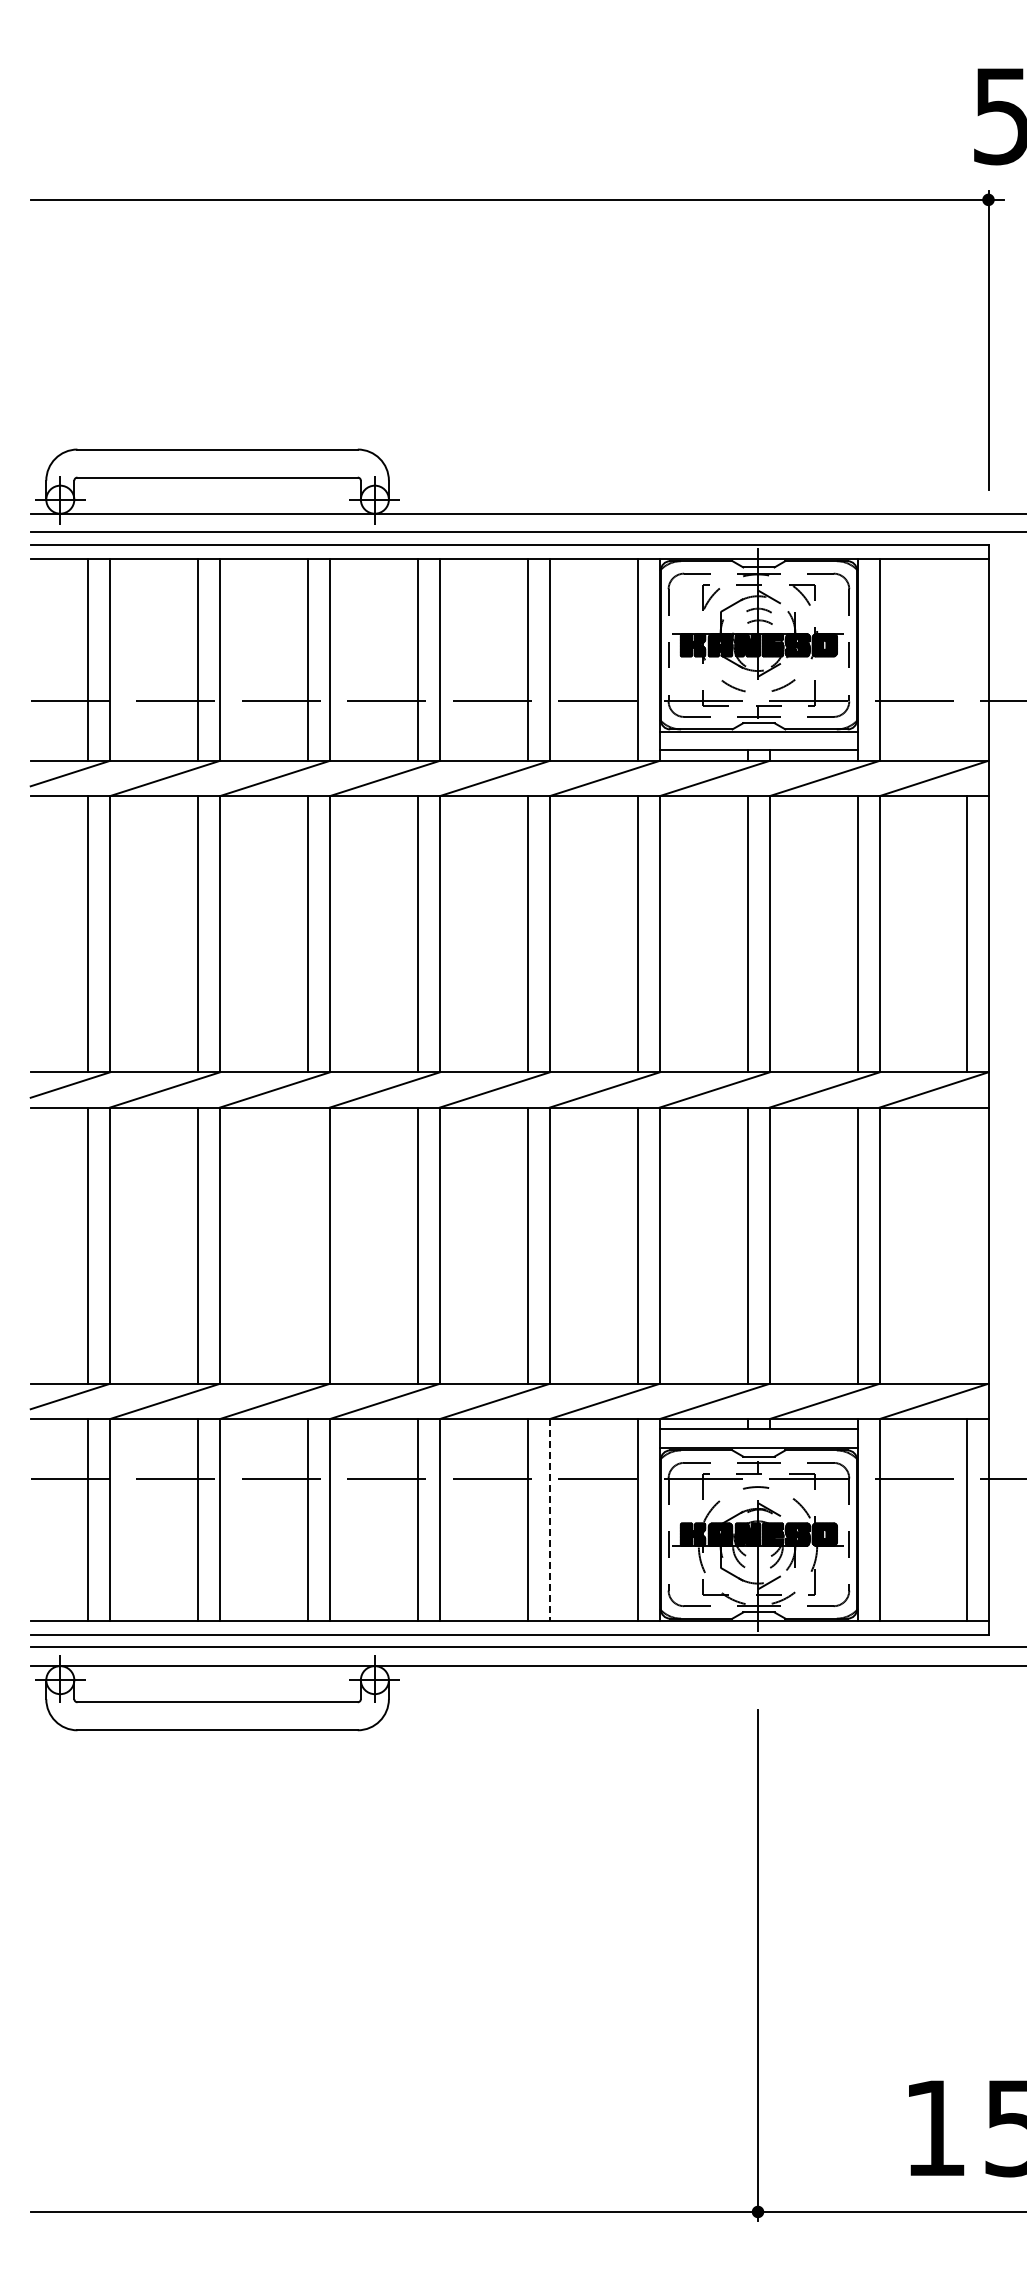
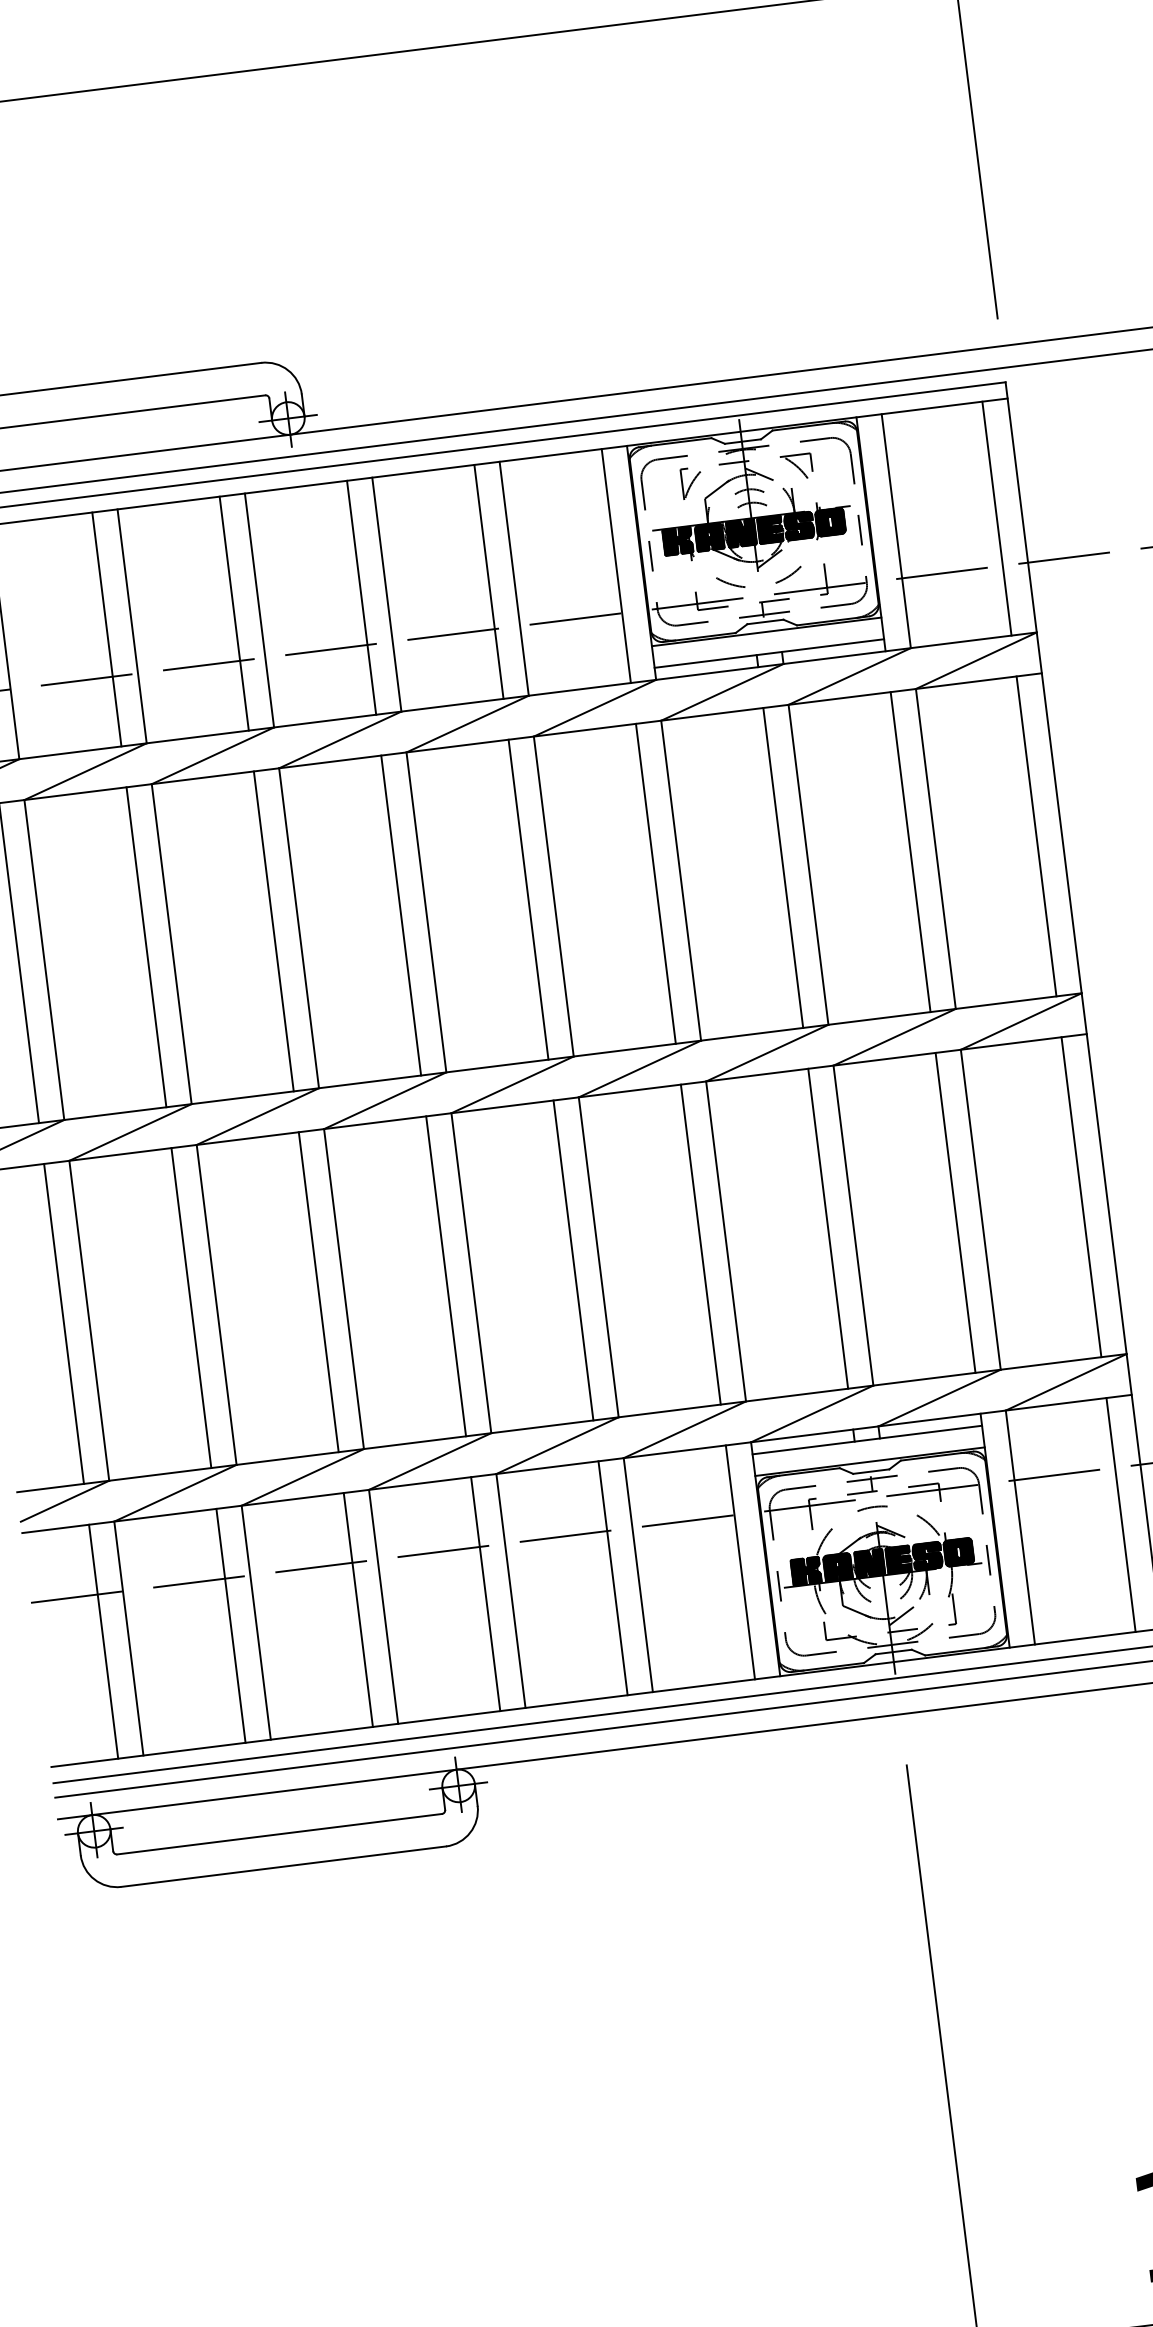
line: (966, 659) -> (996, 518), added
line: (308, 1245) -> (319, 1291), added
line: (966, 1245) -> (1081, 1197), added
line: (549, 1520) -> (637, 1575), dashed -> solid

